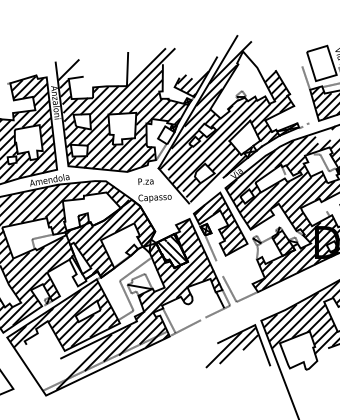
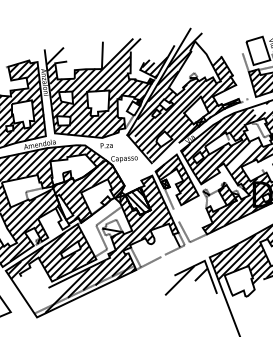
text: (145, 181) -> (106, 145), moved
line: (303, 193) -> (243, 155), removed
line: (237, 345) -> (190, 277), removed

